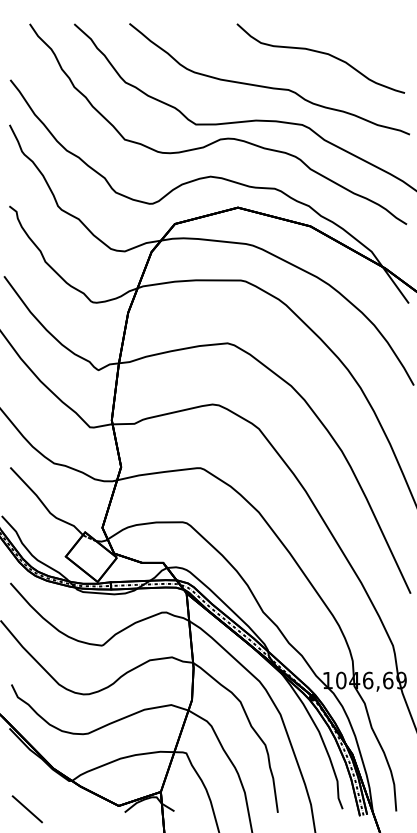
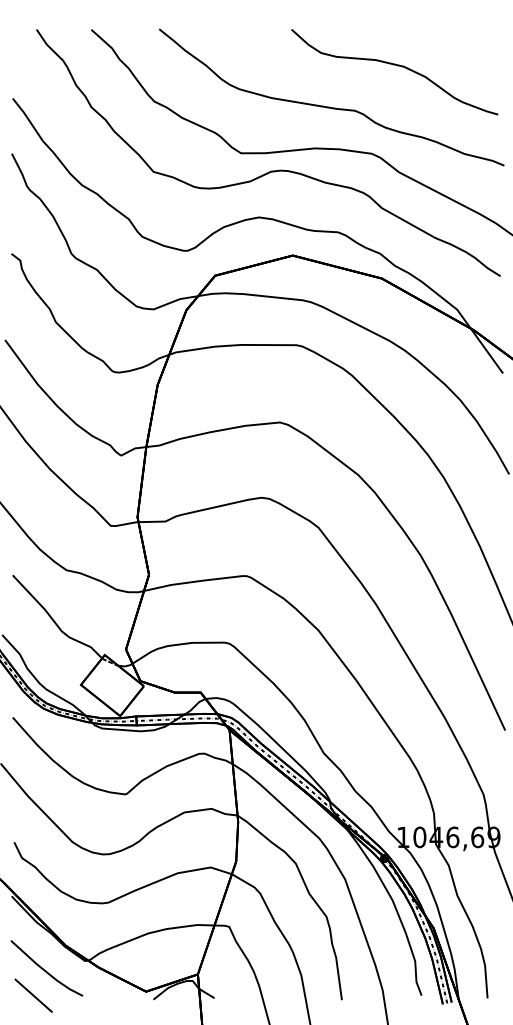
line: (37, 788) -> (46, 970), added

